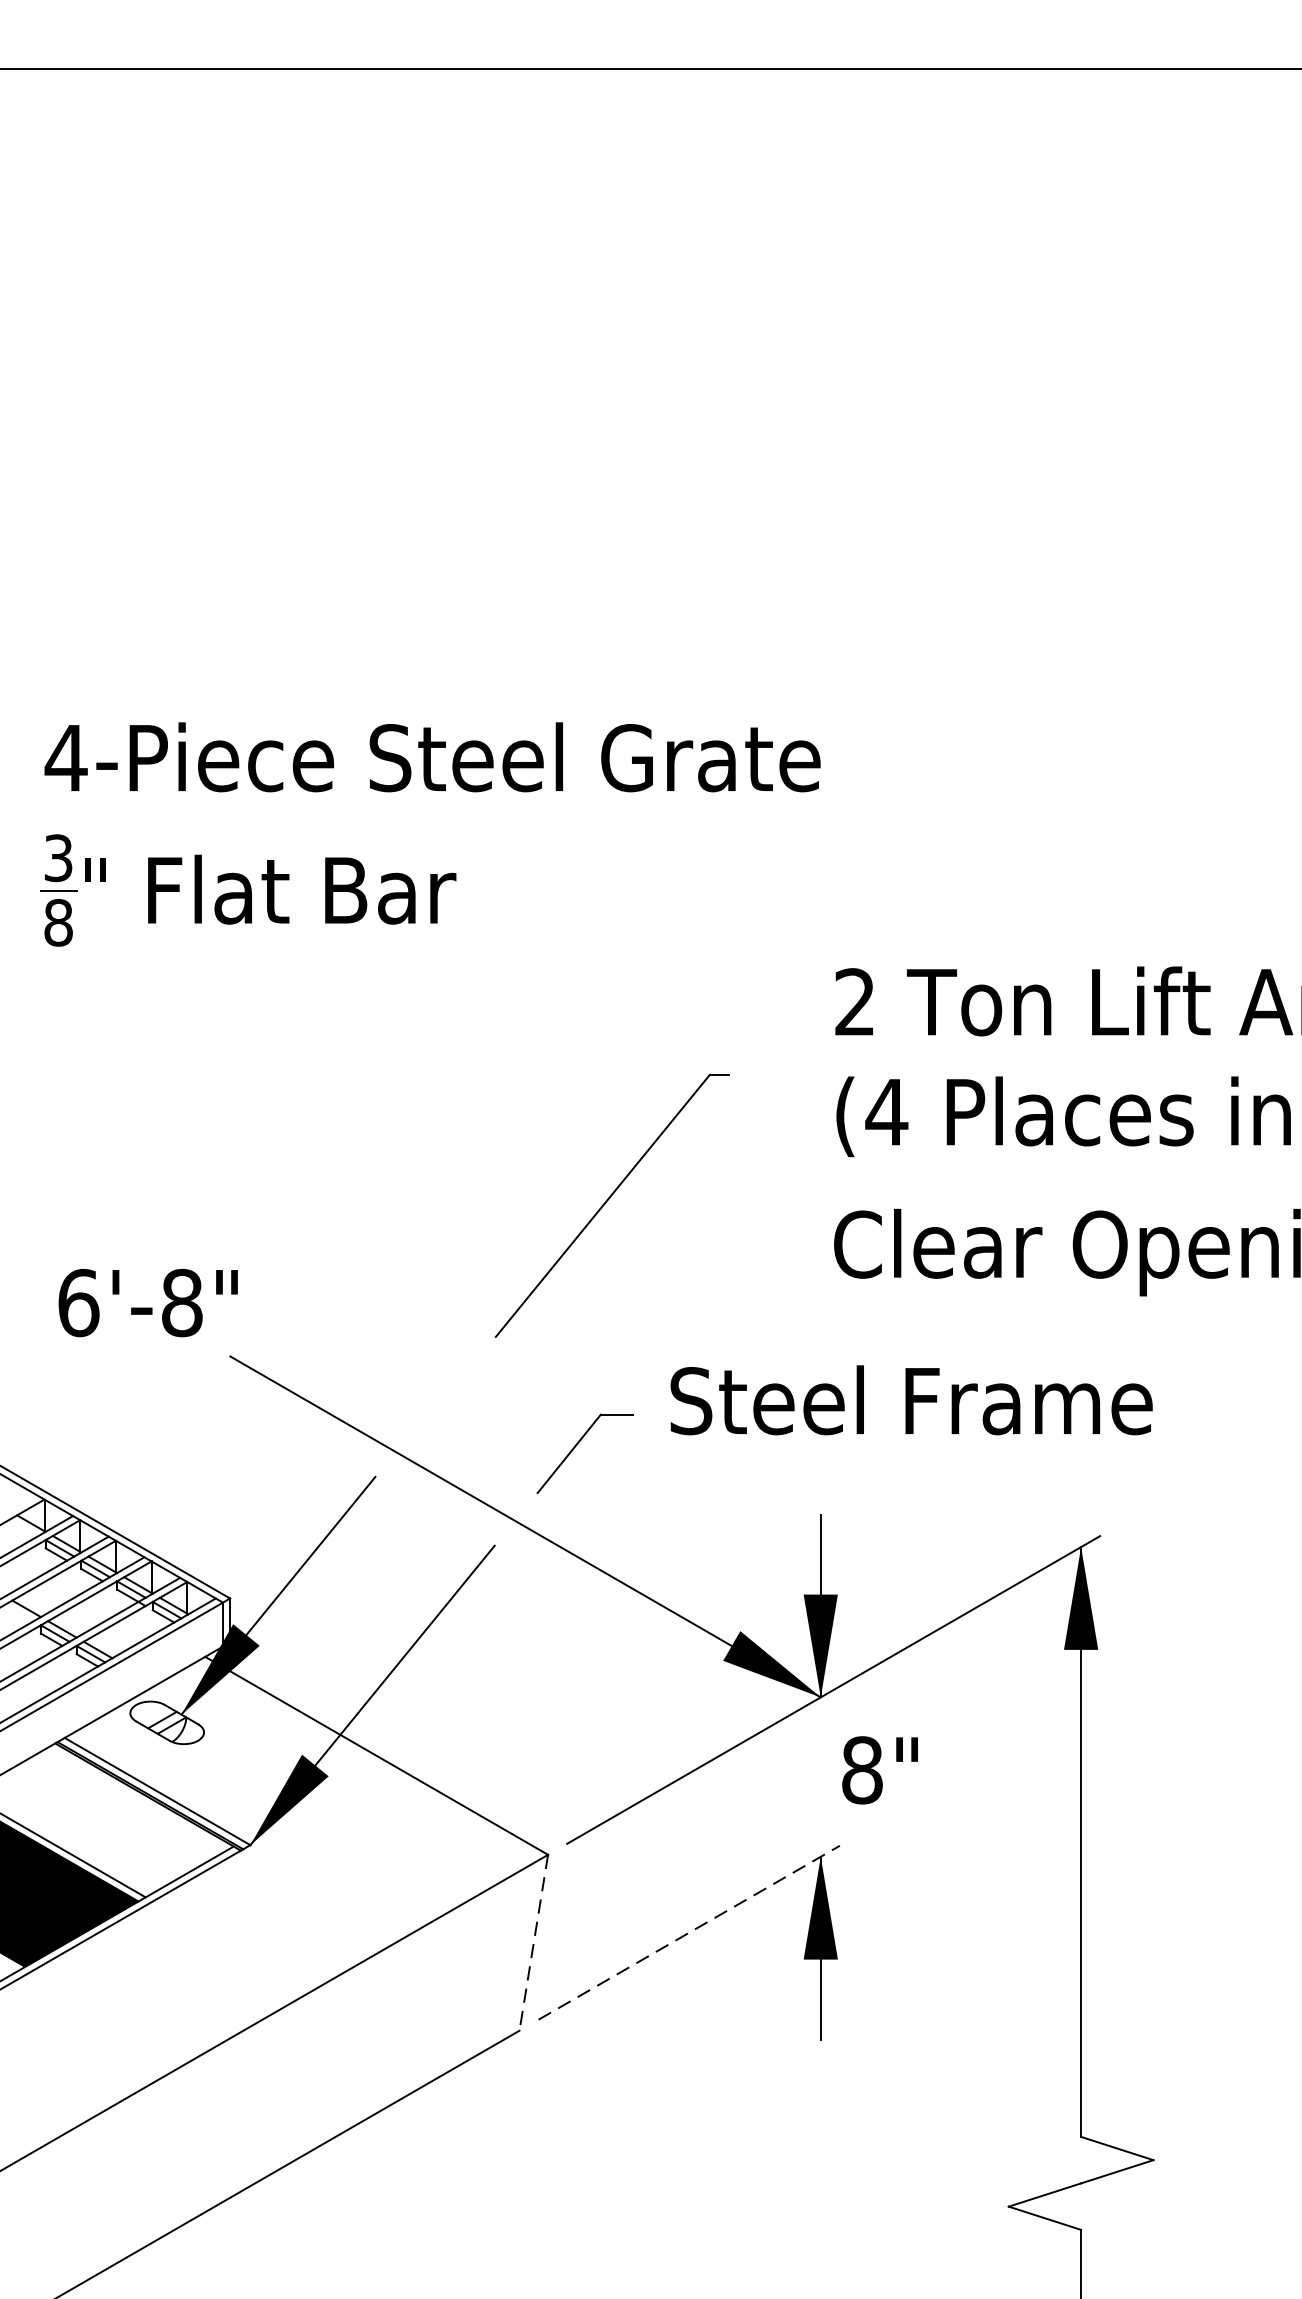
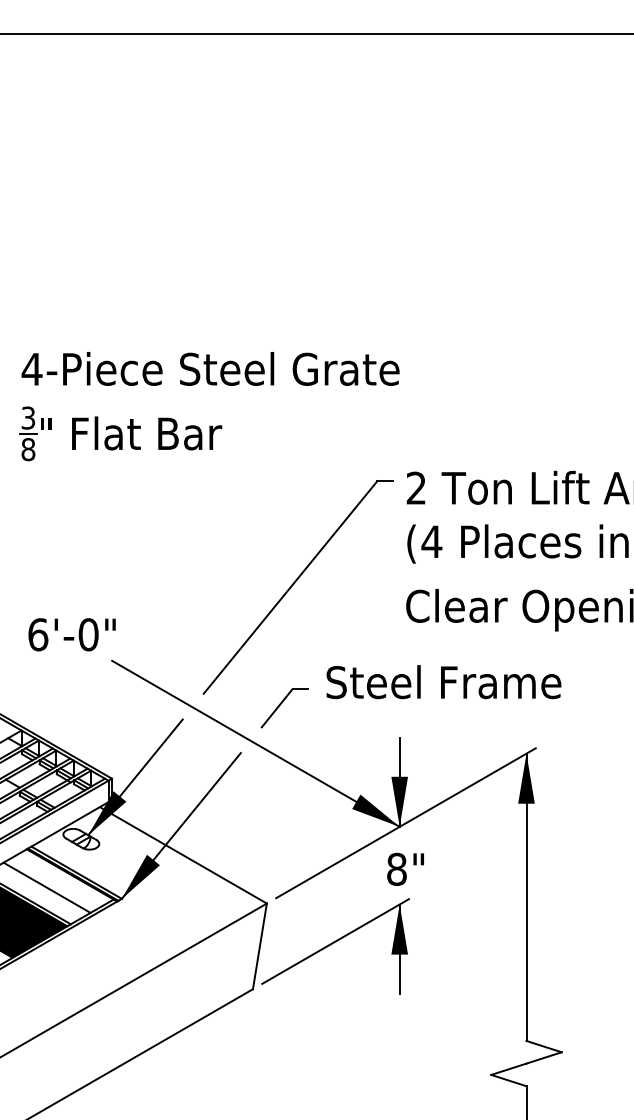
part: (610, 1205) -> (297, 587), size x1.67
text: (181, 1302) -> (88, 634), 6'-8" -> 6'-0"
text: (879, 1768) -> (405, 868), moved
line: (95, 1821) -> (46, 887), added
line: (688, 1932) -> (335, 941), dashed -> solid
line: (532, 1942) -> (259, 946), dashed -> solid

